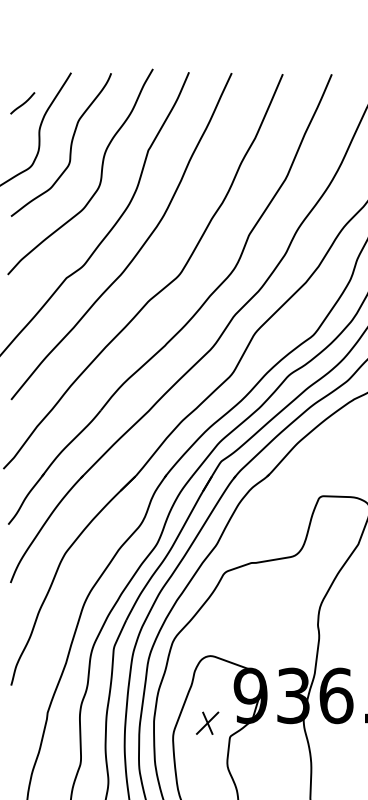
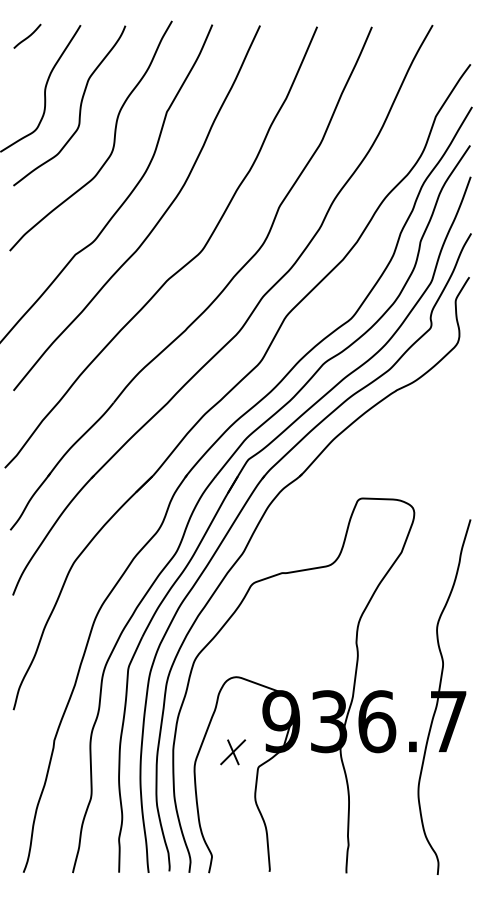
curve: (23, 102) -> (28, 35), moved

